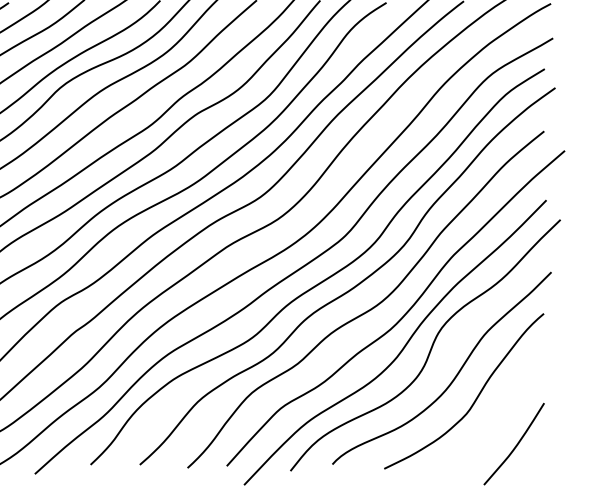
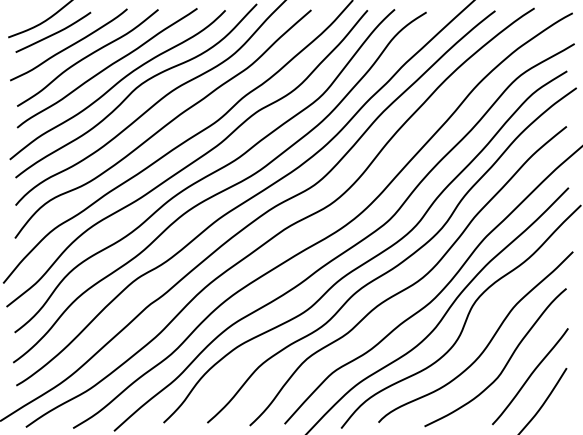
curve: (503, 412) -> (530, 376), added

